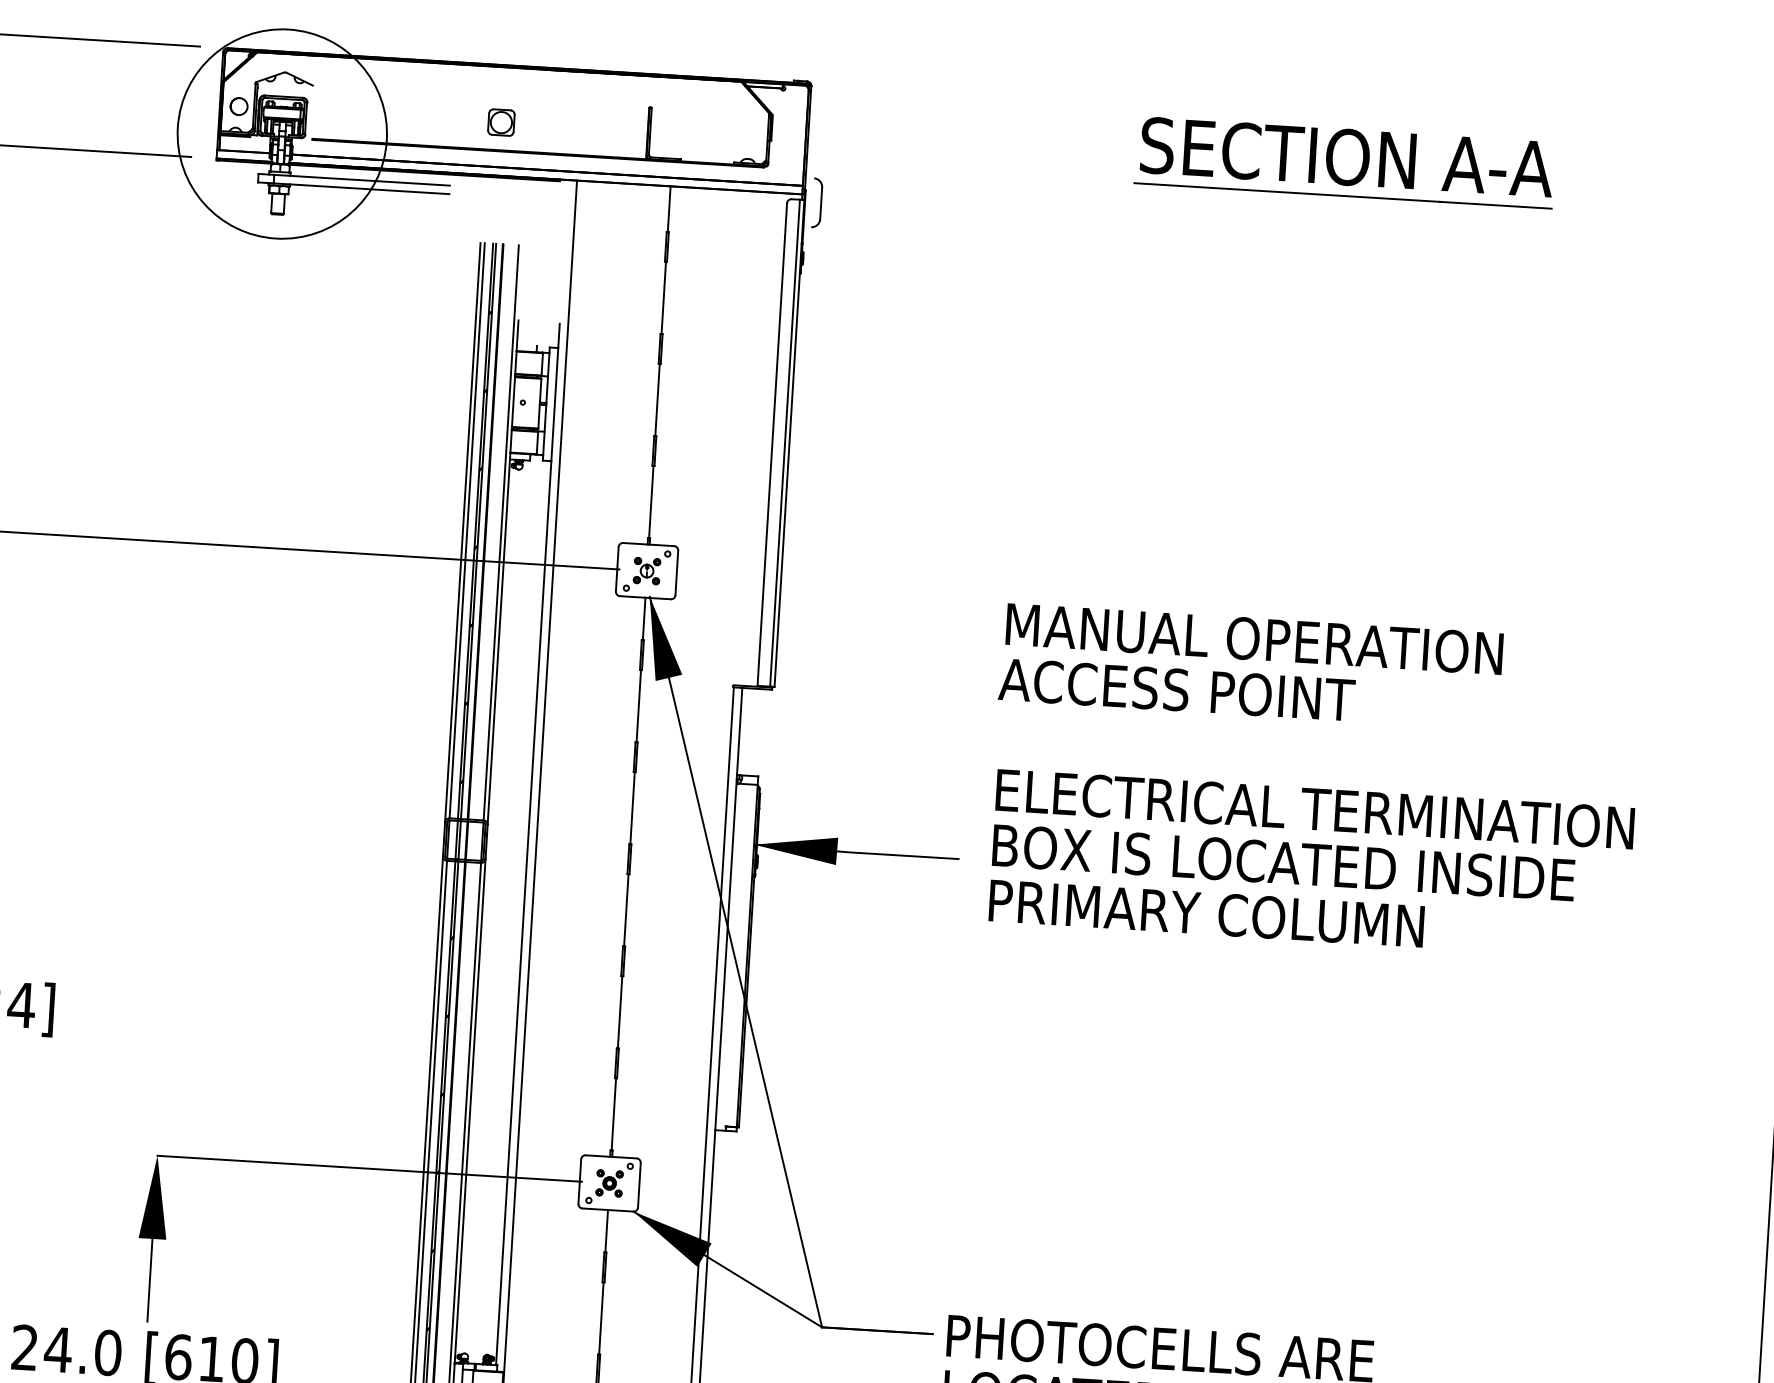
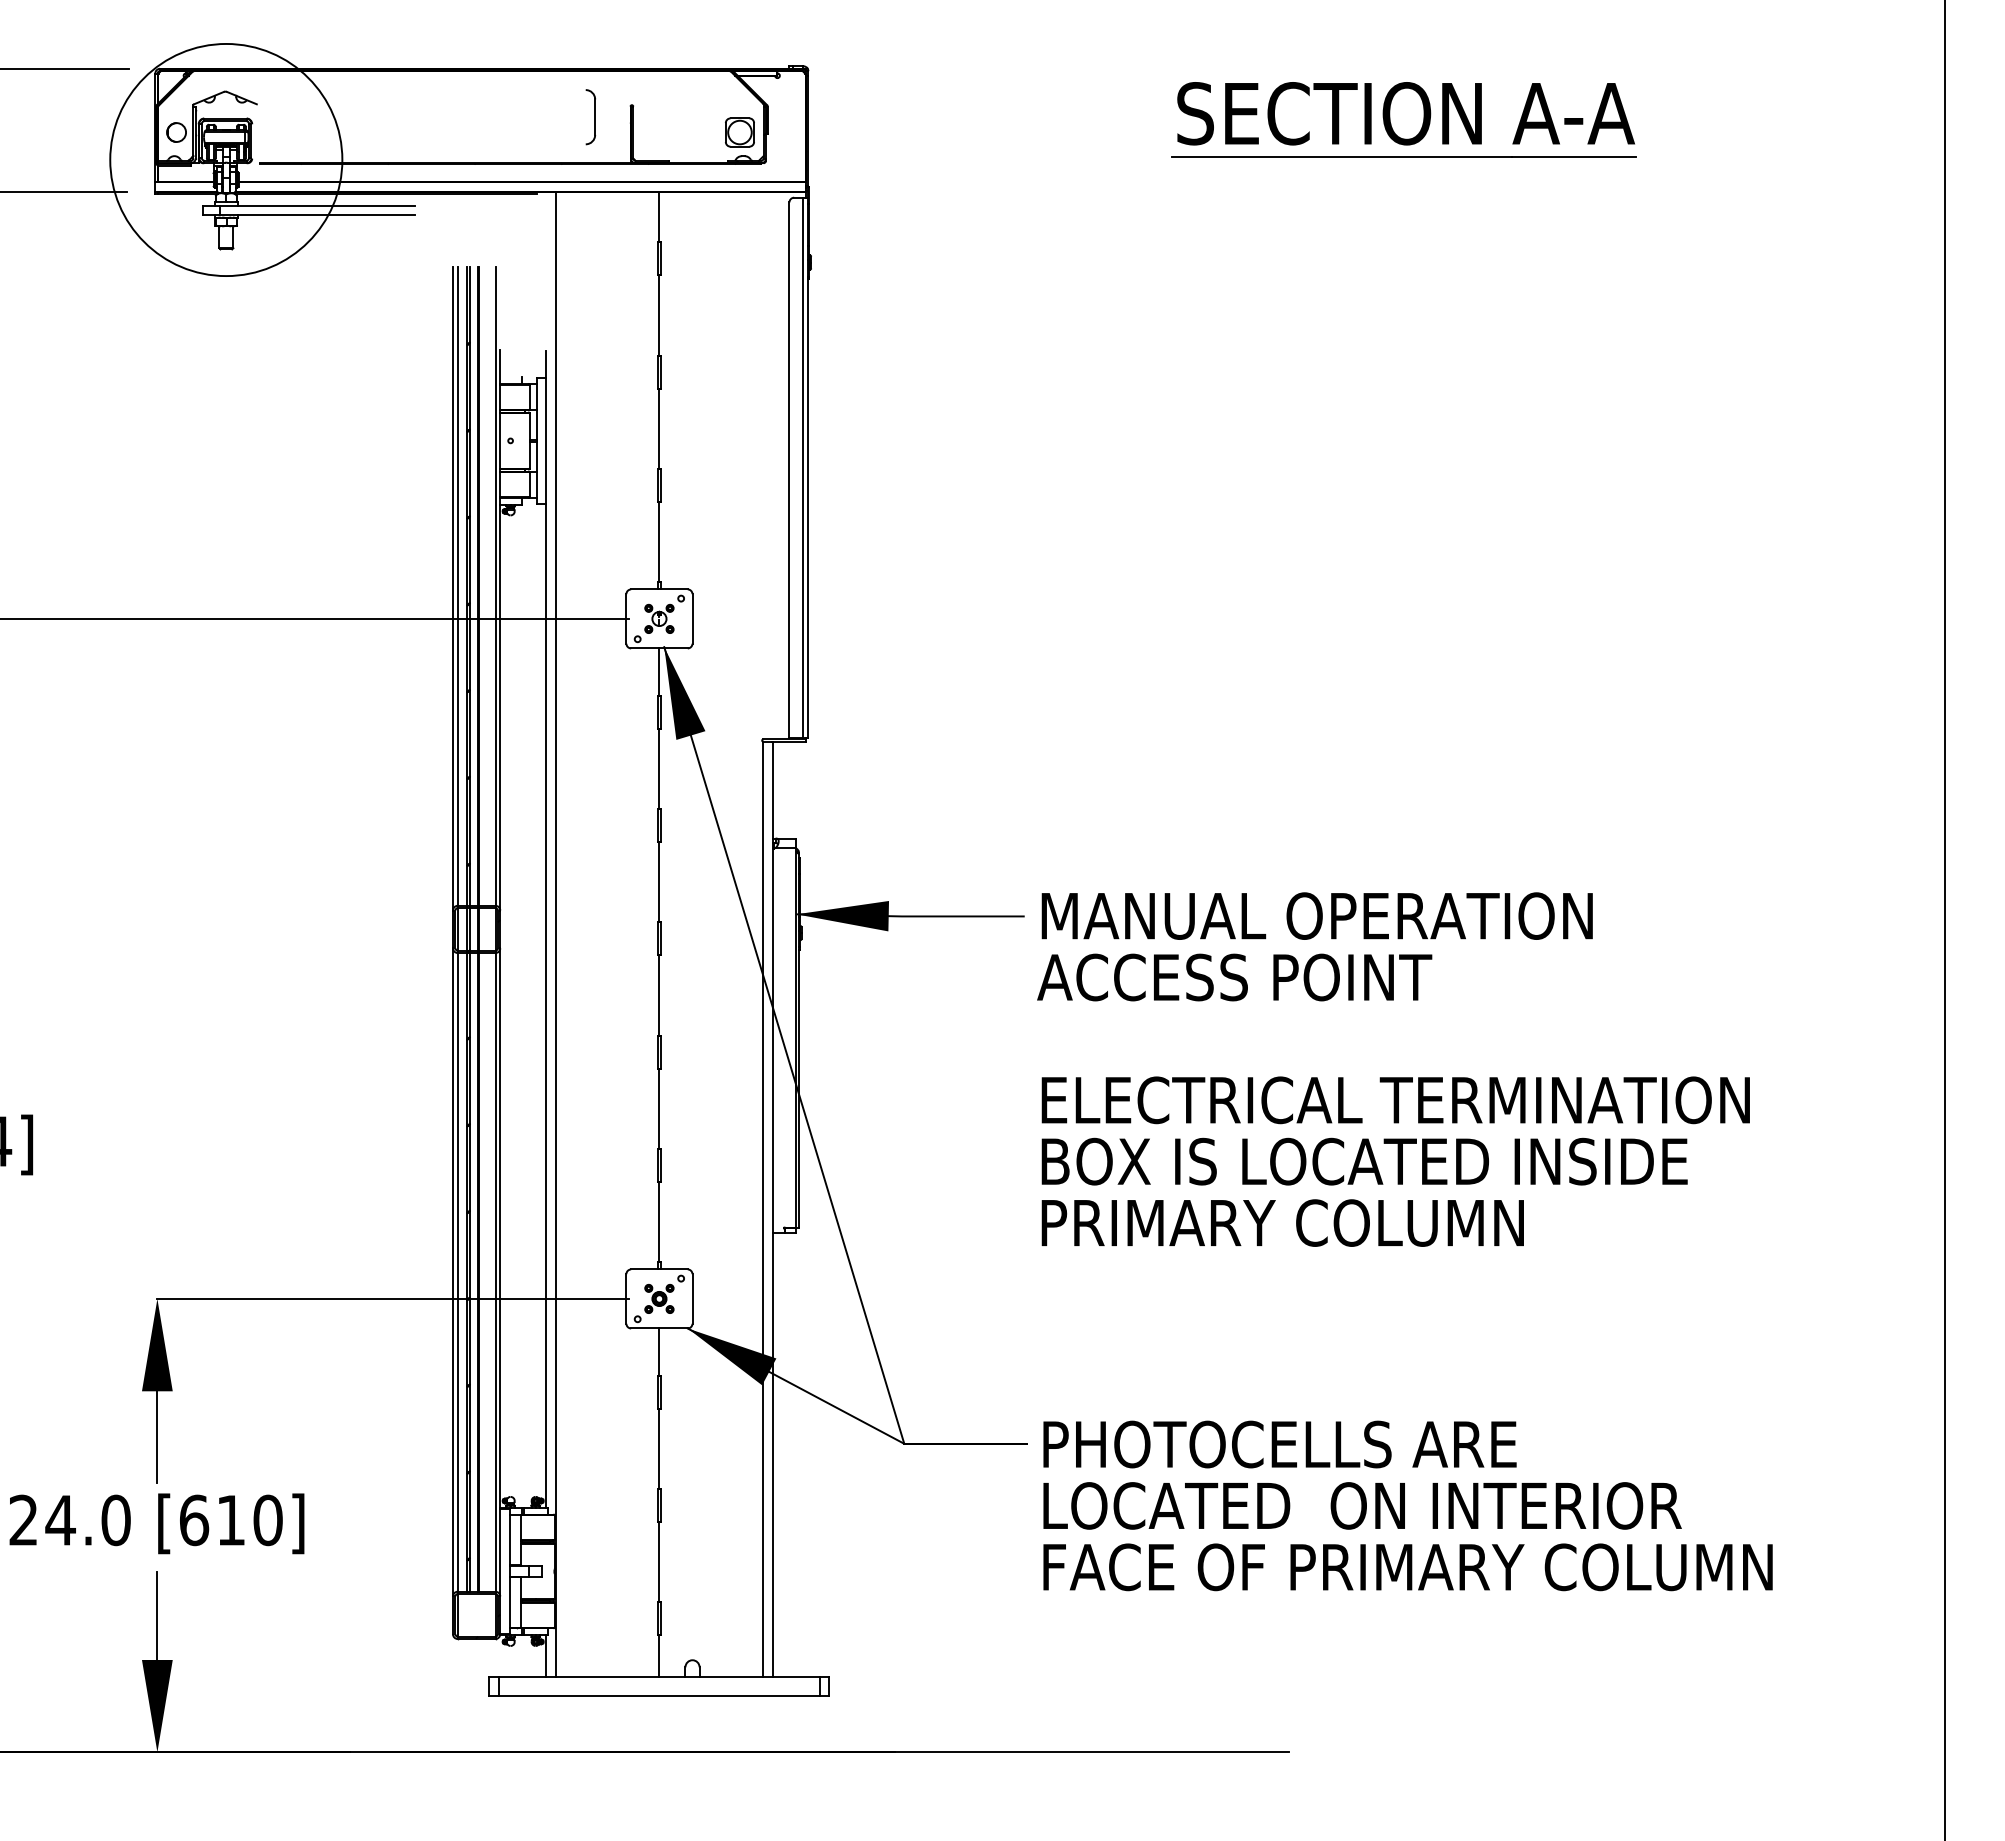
part: (501, 122) -> (739, 132), moved
part: (816, 203) -> (590, 117), moved
text: (1314, 781) -> (1393, 1069), moved

